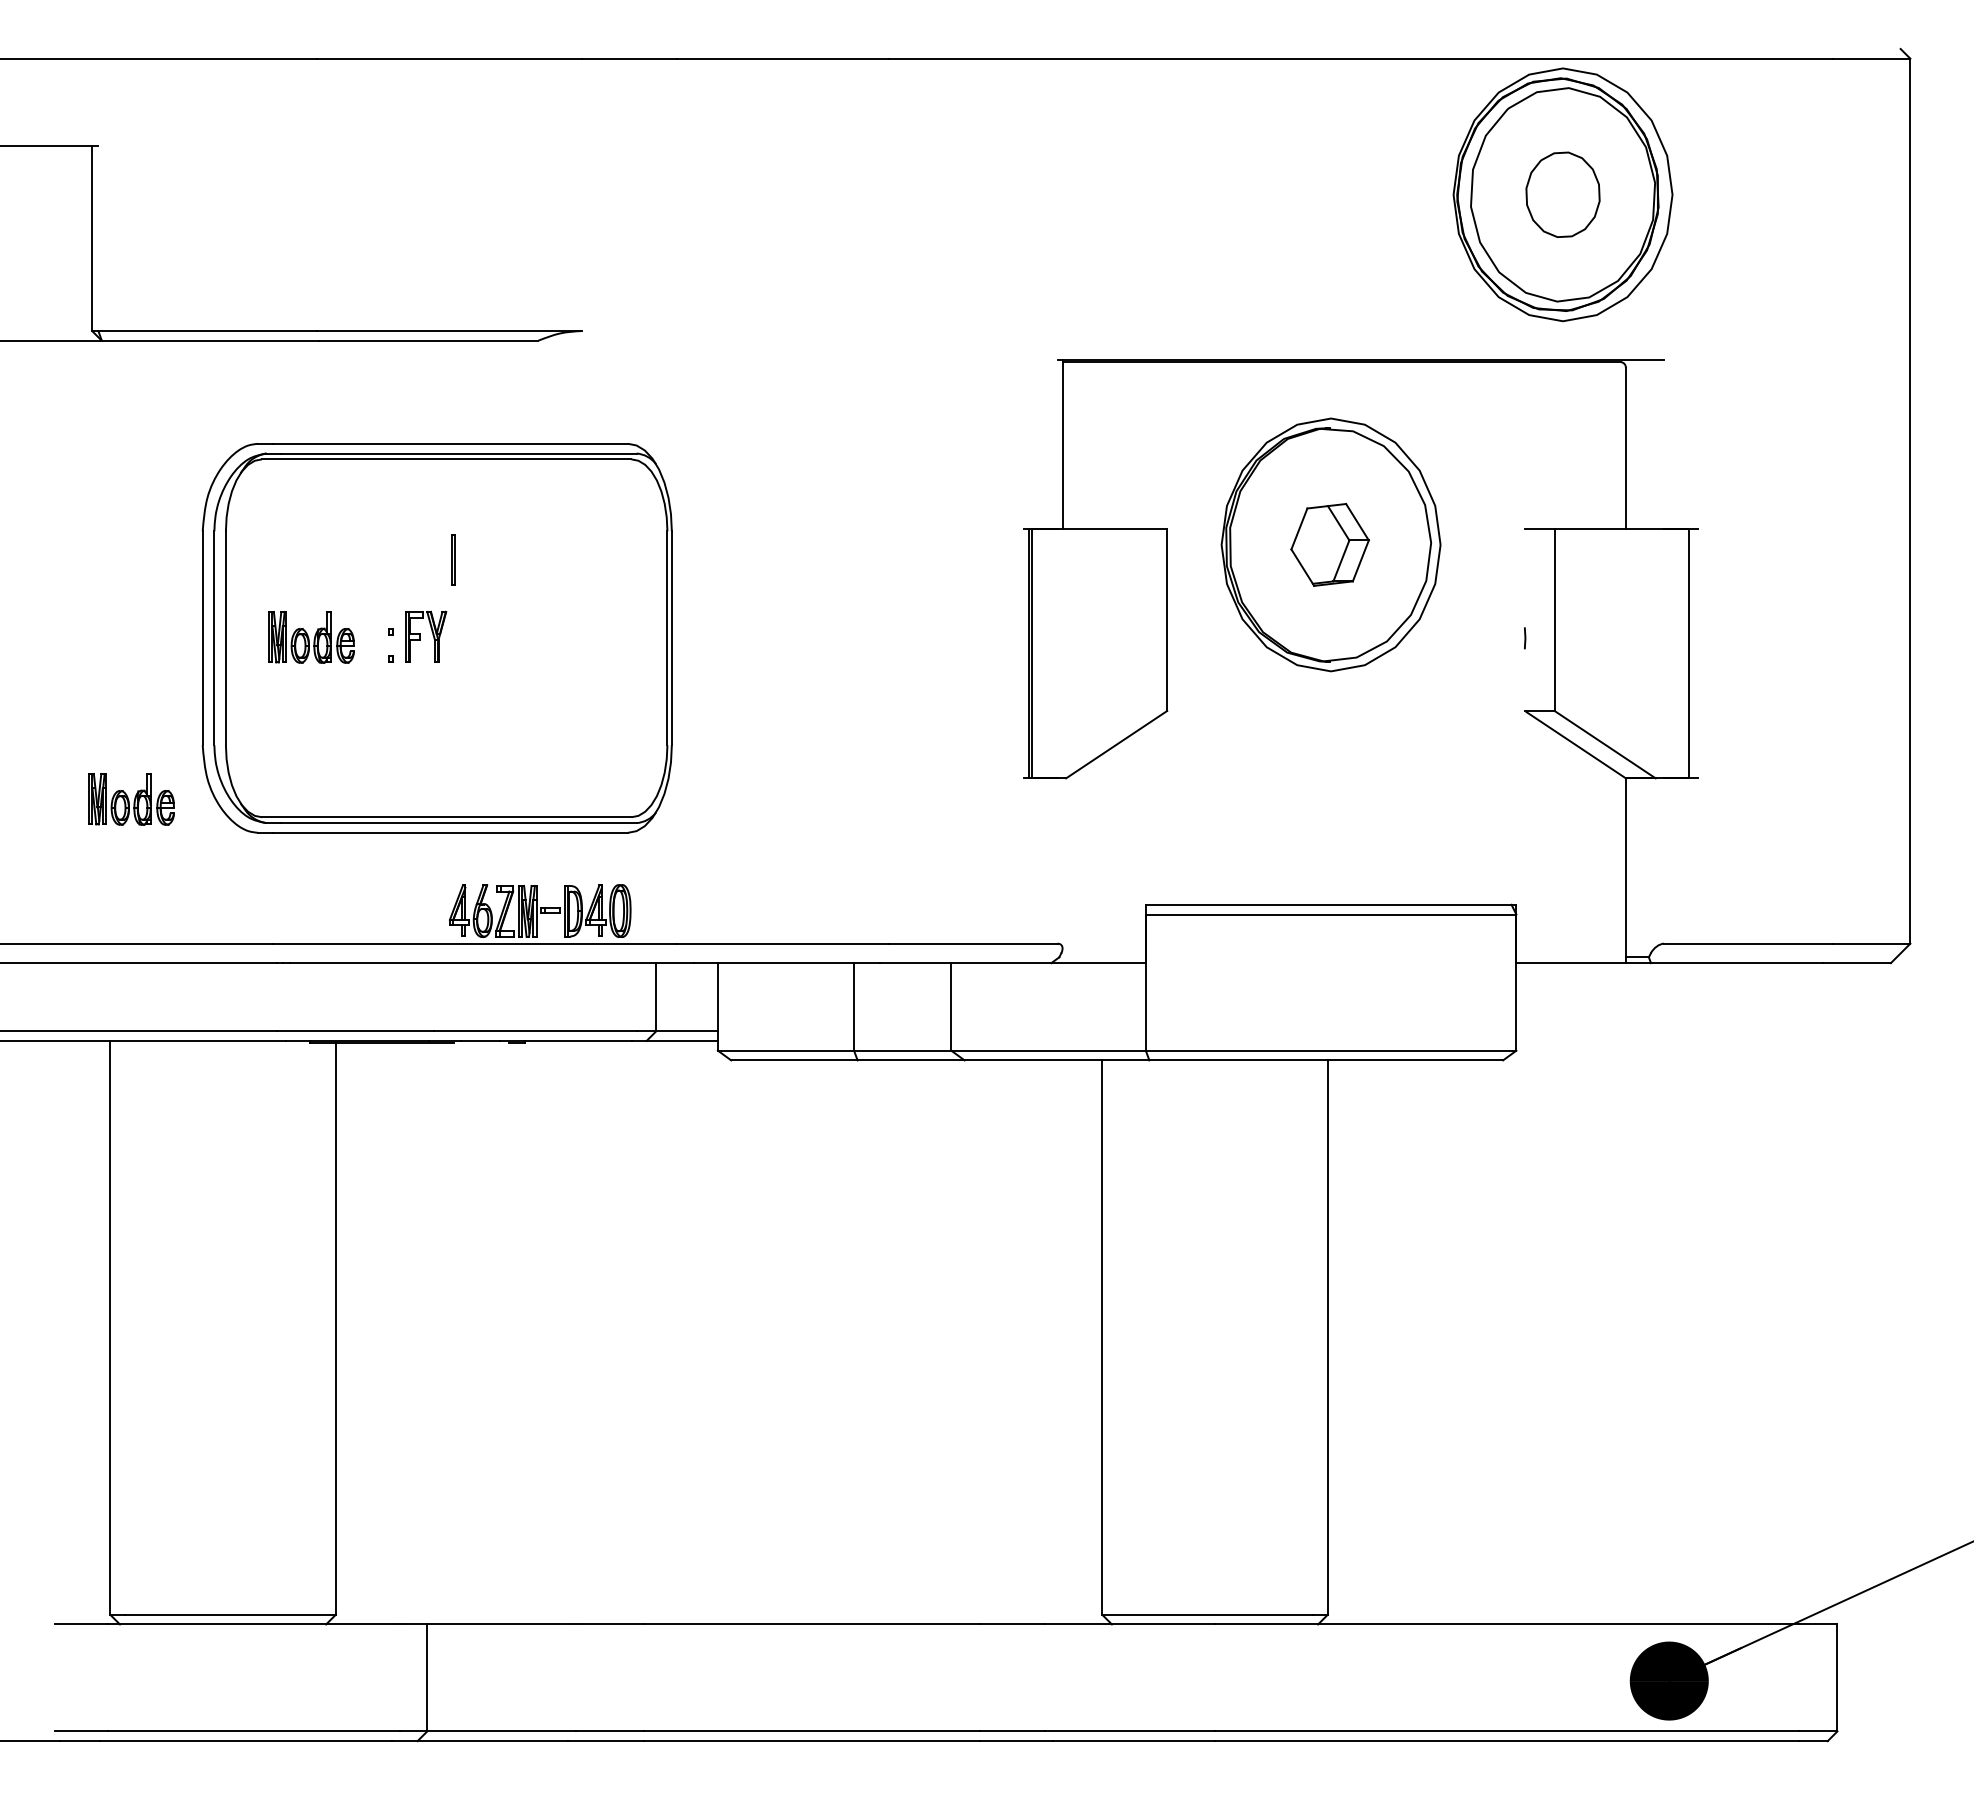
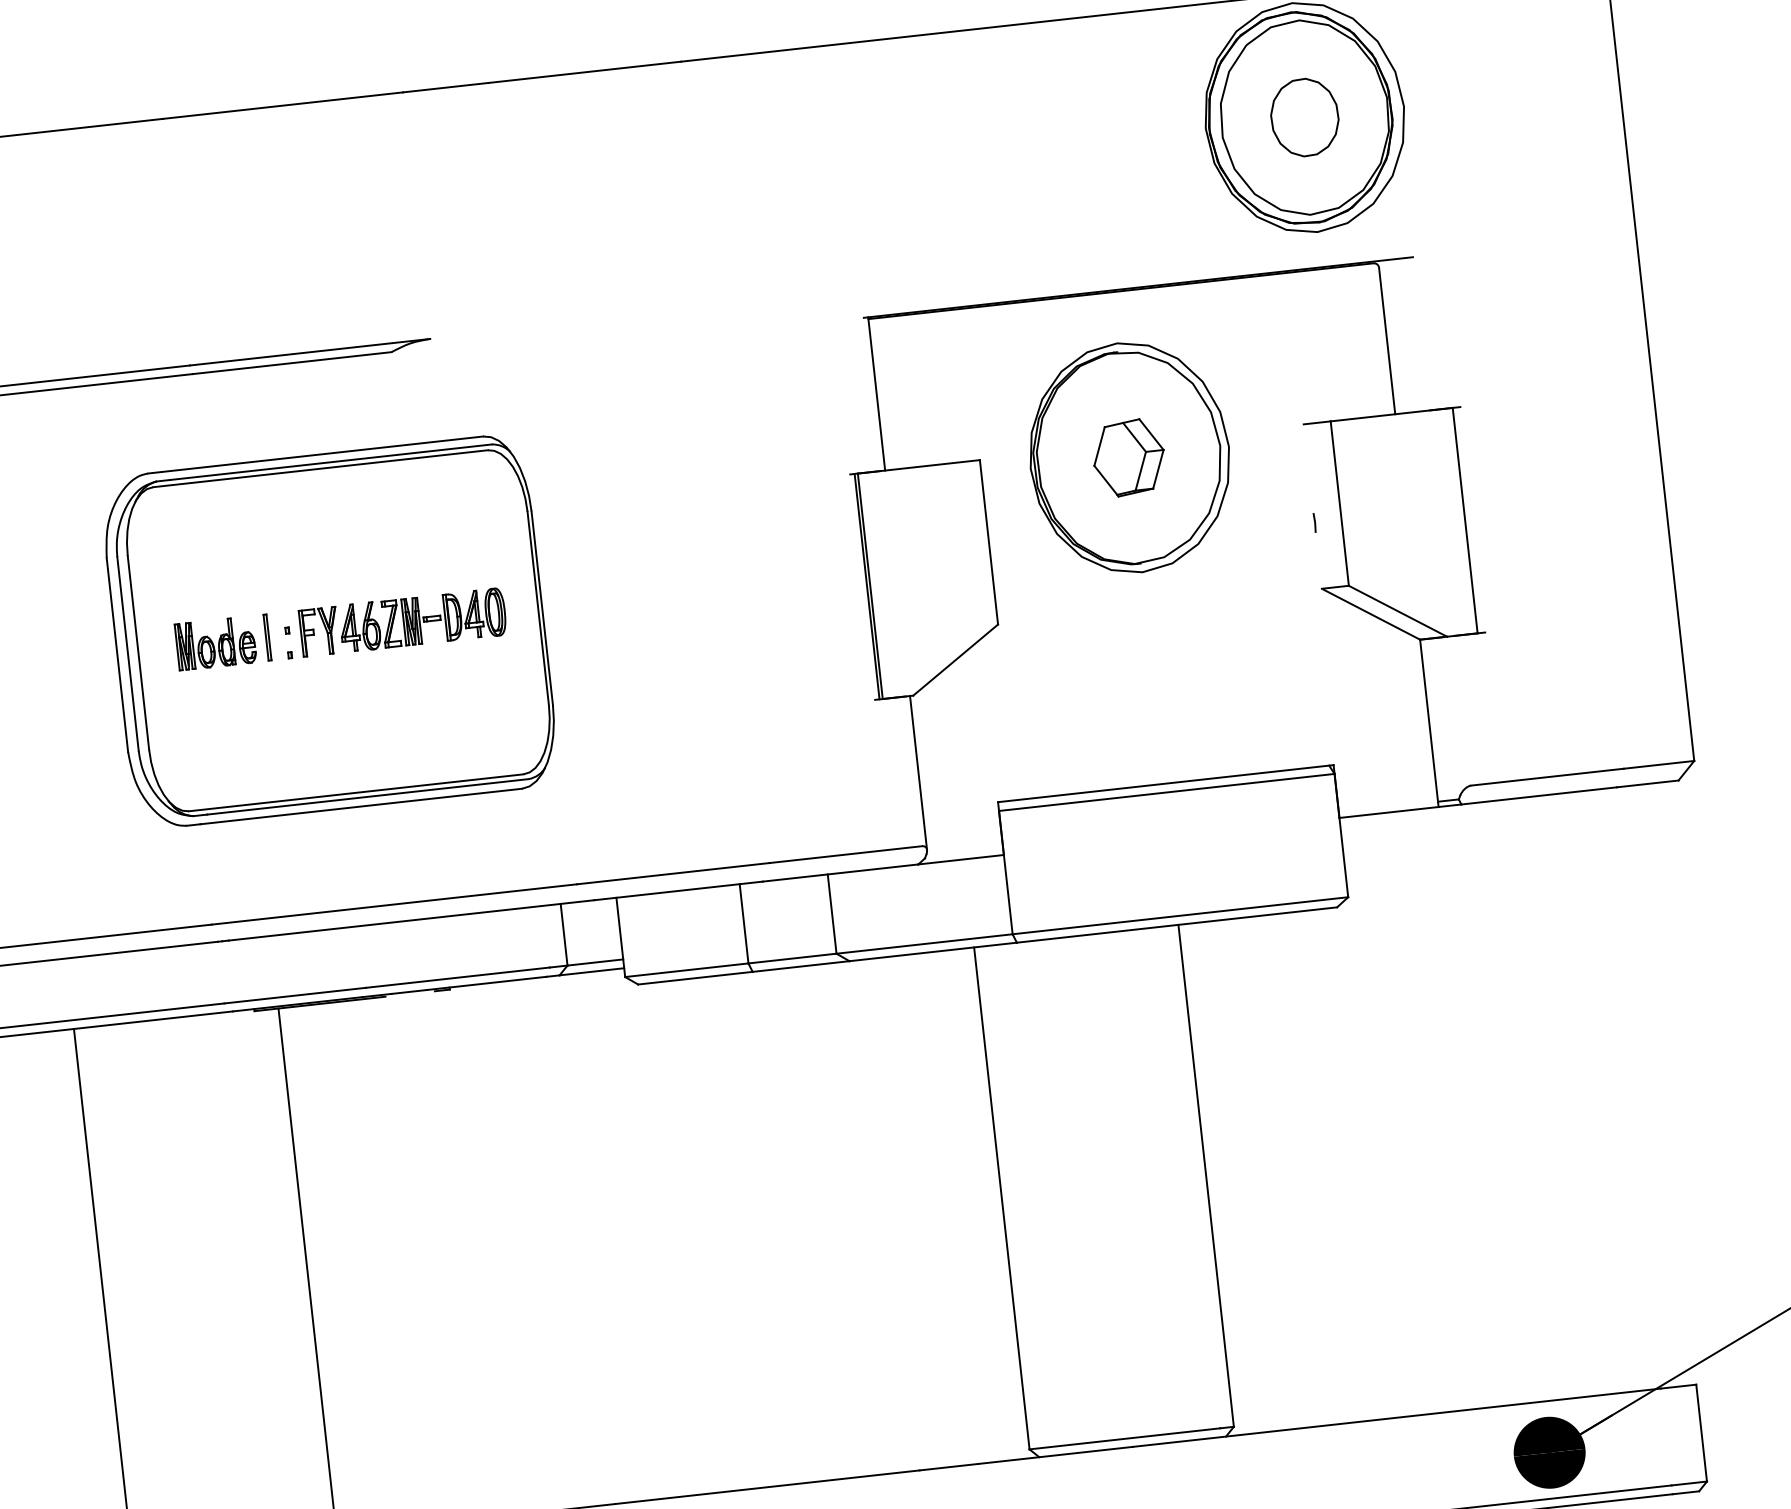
line: (452, 559) -> (266, 637), moved
part: (131, 799) -> (69, 808), removed
line: (1062, 863) -> (918, 773), added
part: (539, 910) -> (422, 619), moved

